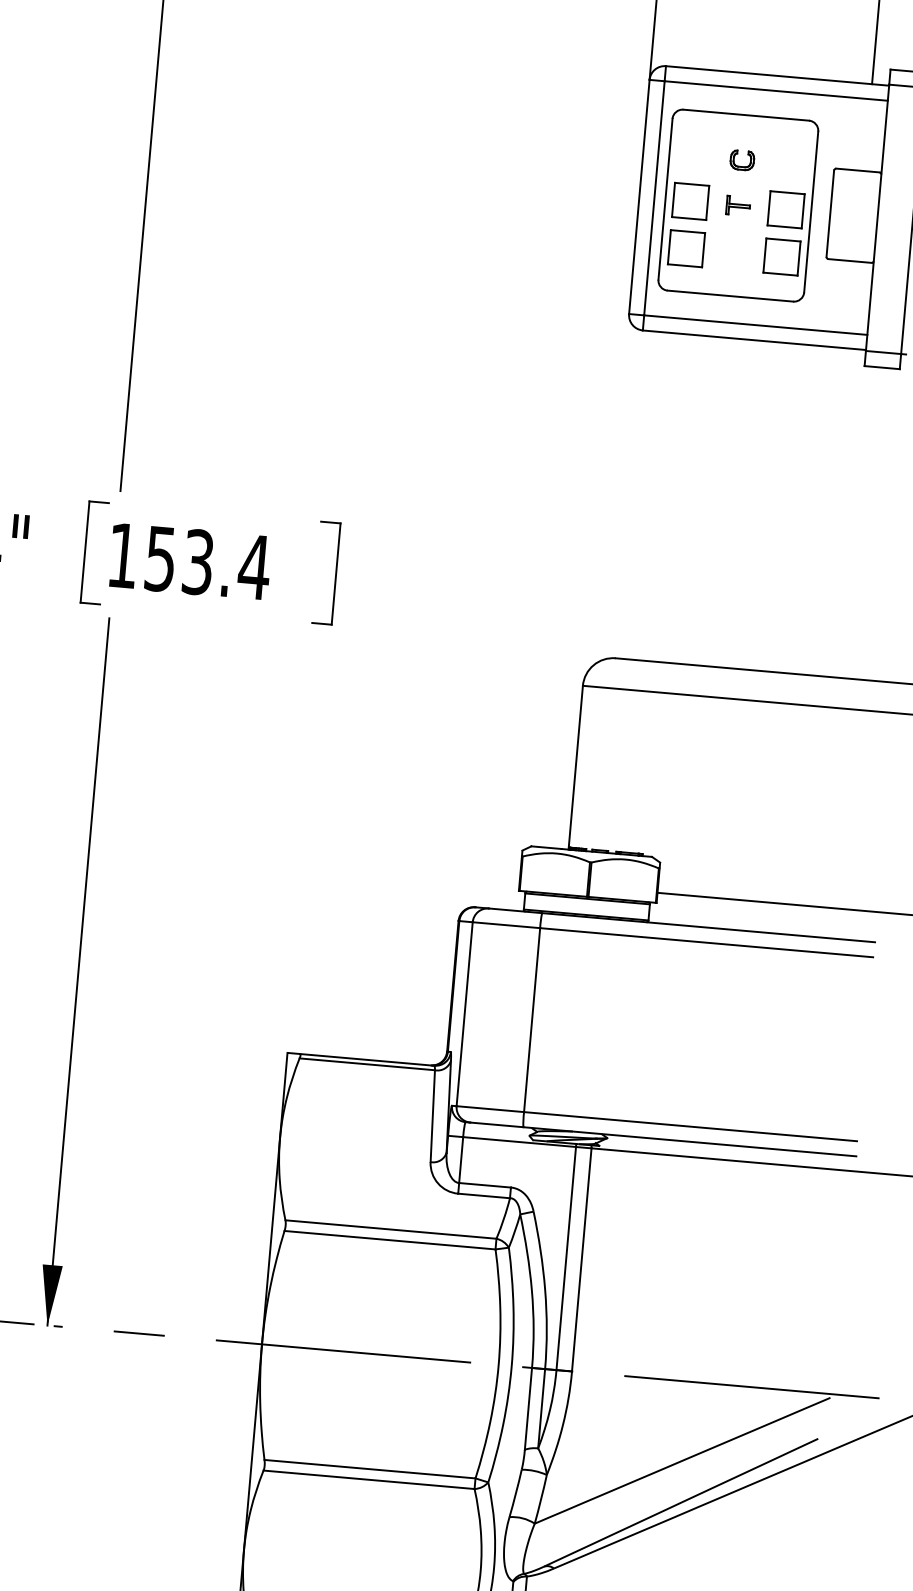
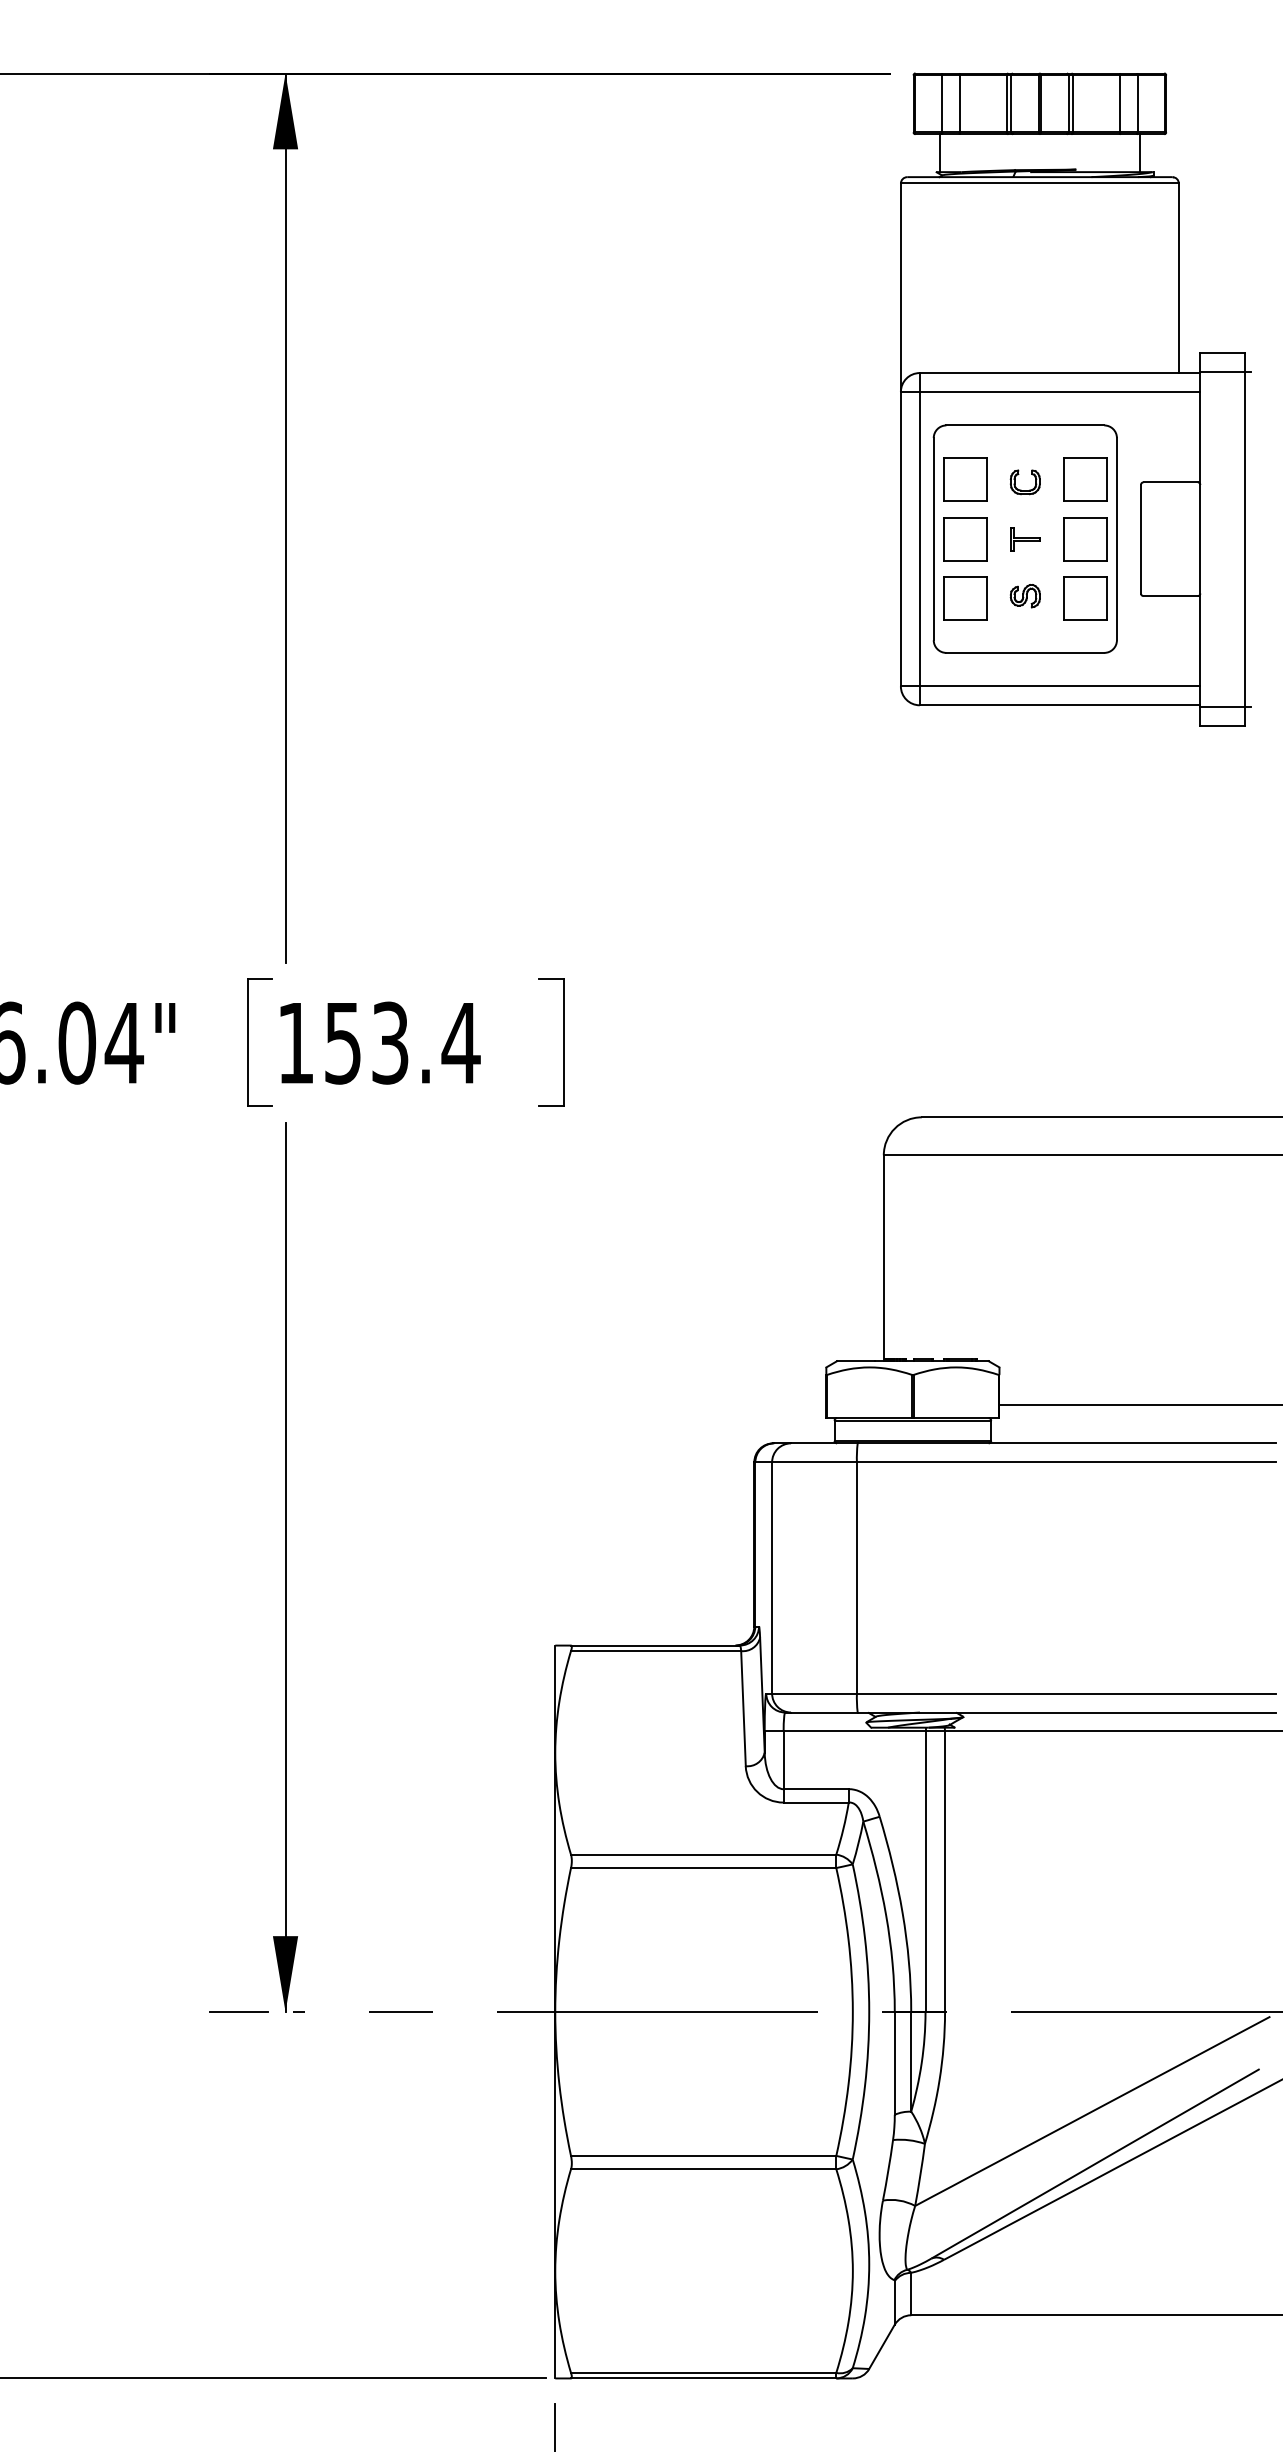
part: (694, 154) -> (965, 479), added
part: (790, 162) -> (1085, 479), added
part: (733, 251) -> (1024, 596), added

